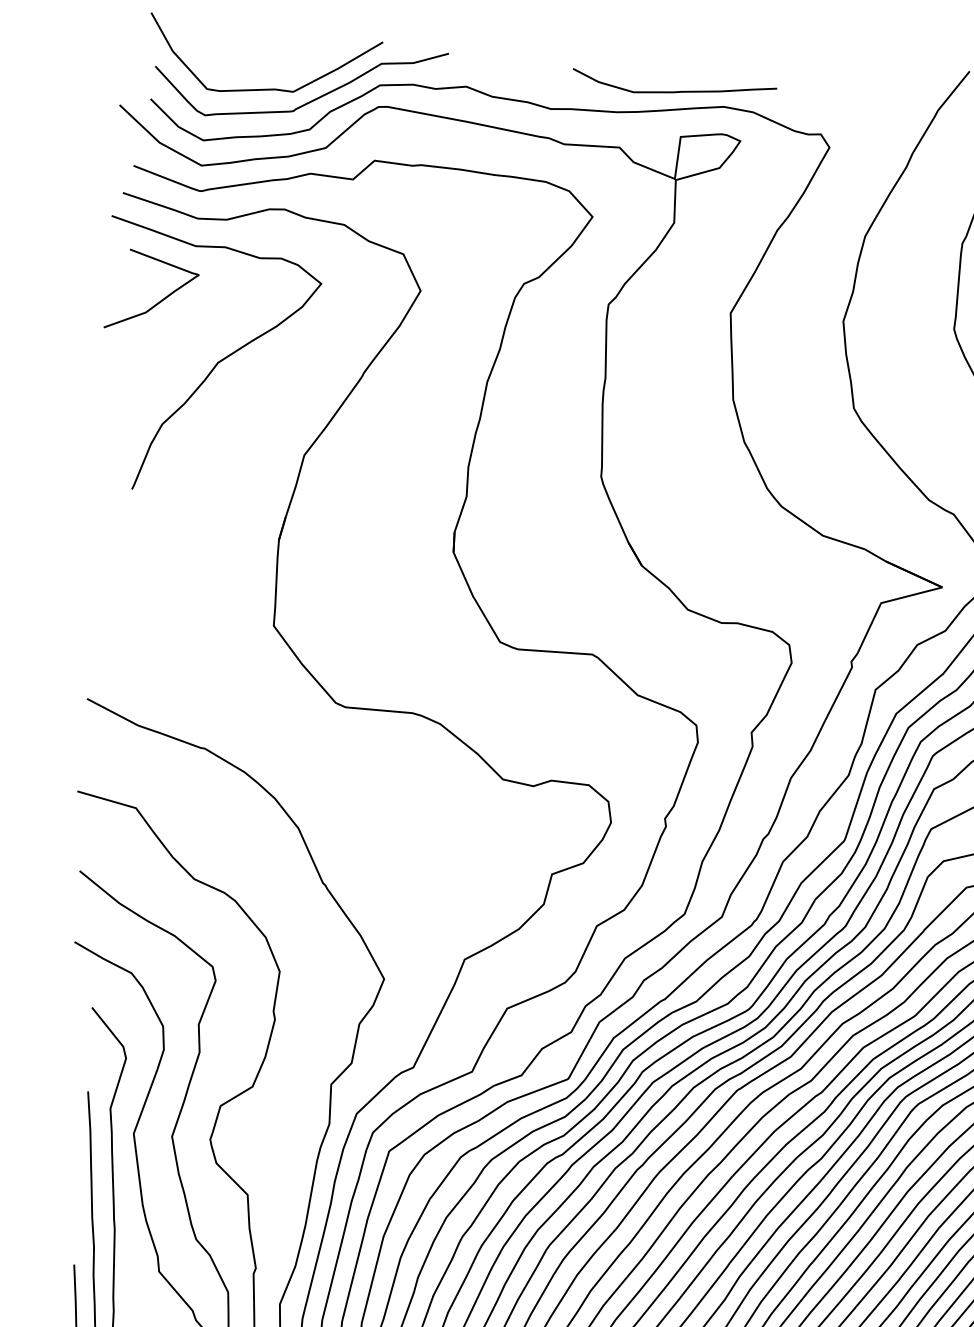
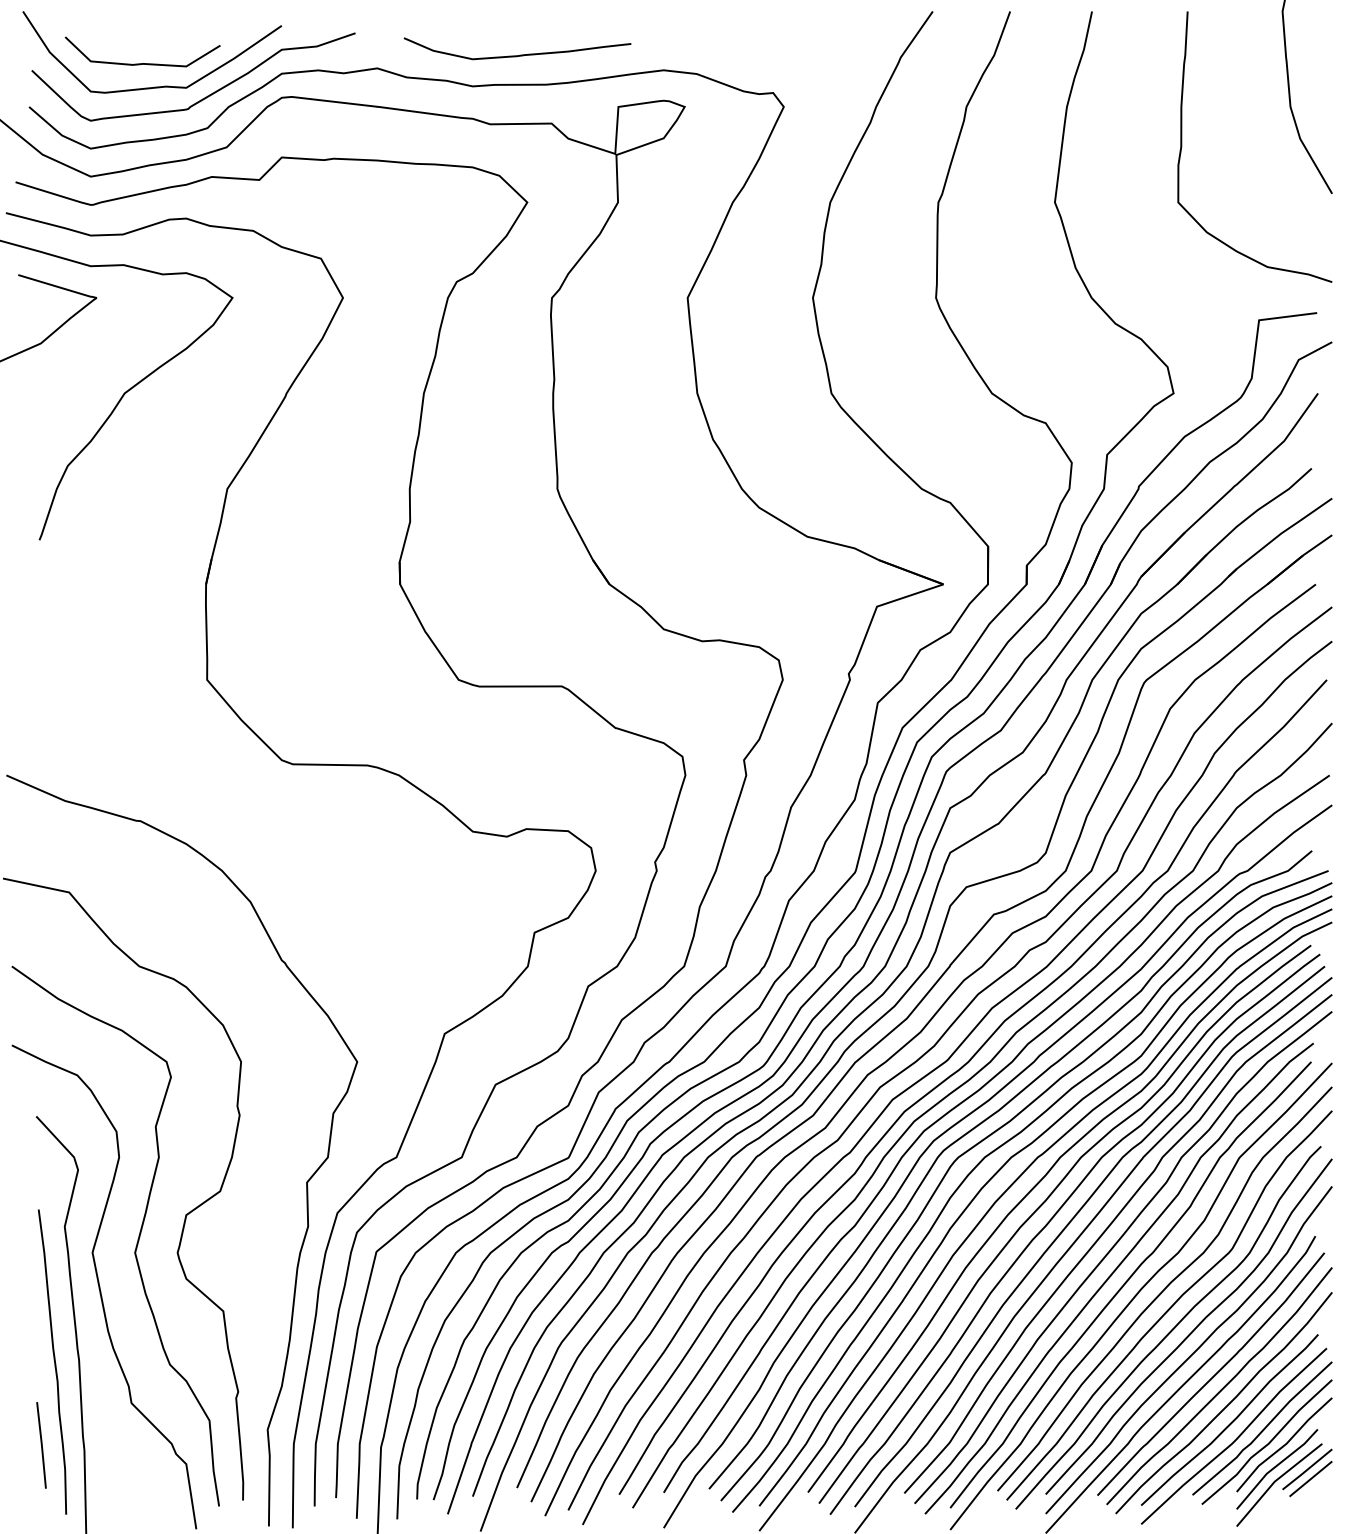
curve: (255, 67) -> (142, 63), added
curve: (676, 91) -> (520, 54), moved

